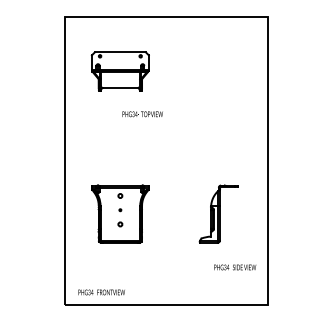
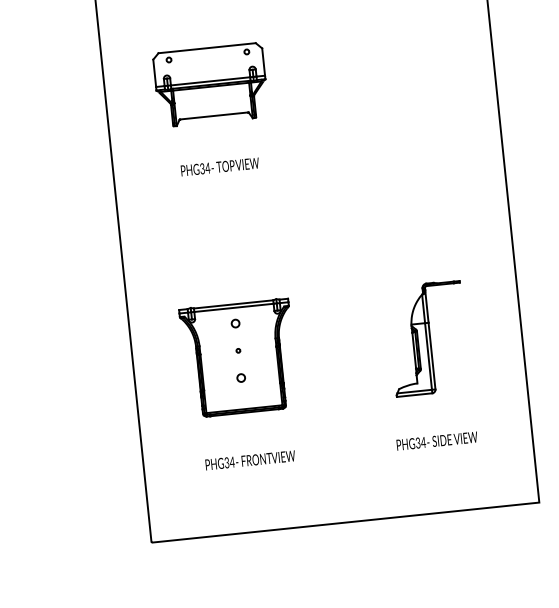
text: (142, 114) -> (219, 167), moved
text: (235, 267) -> (437, 441), moved
text: (101, 292) -> (249, 460), moved

